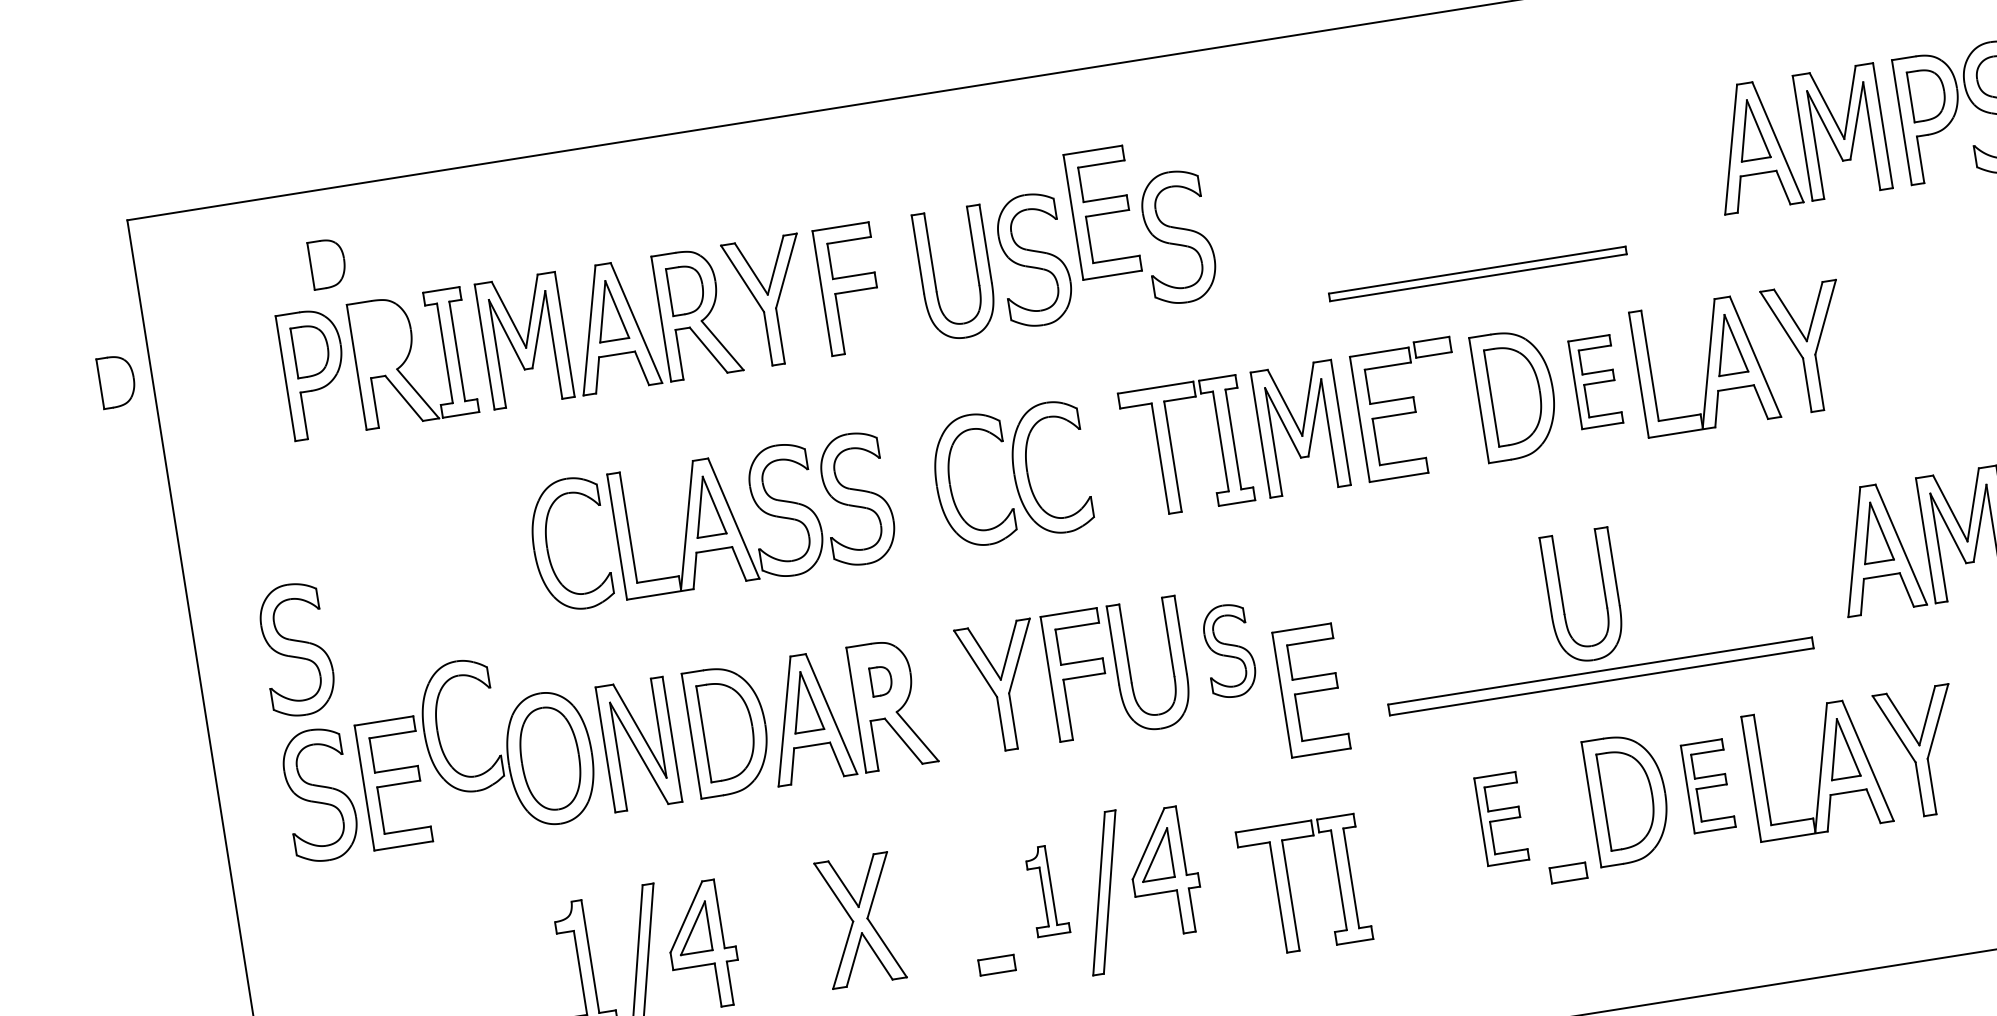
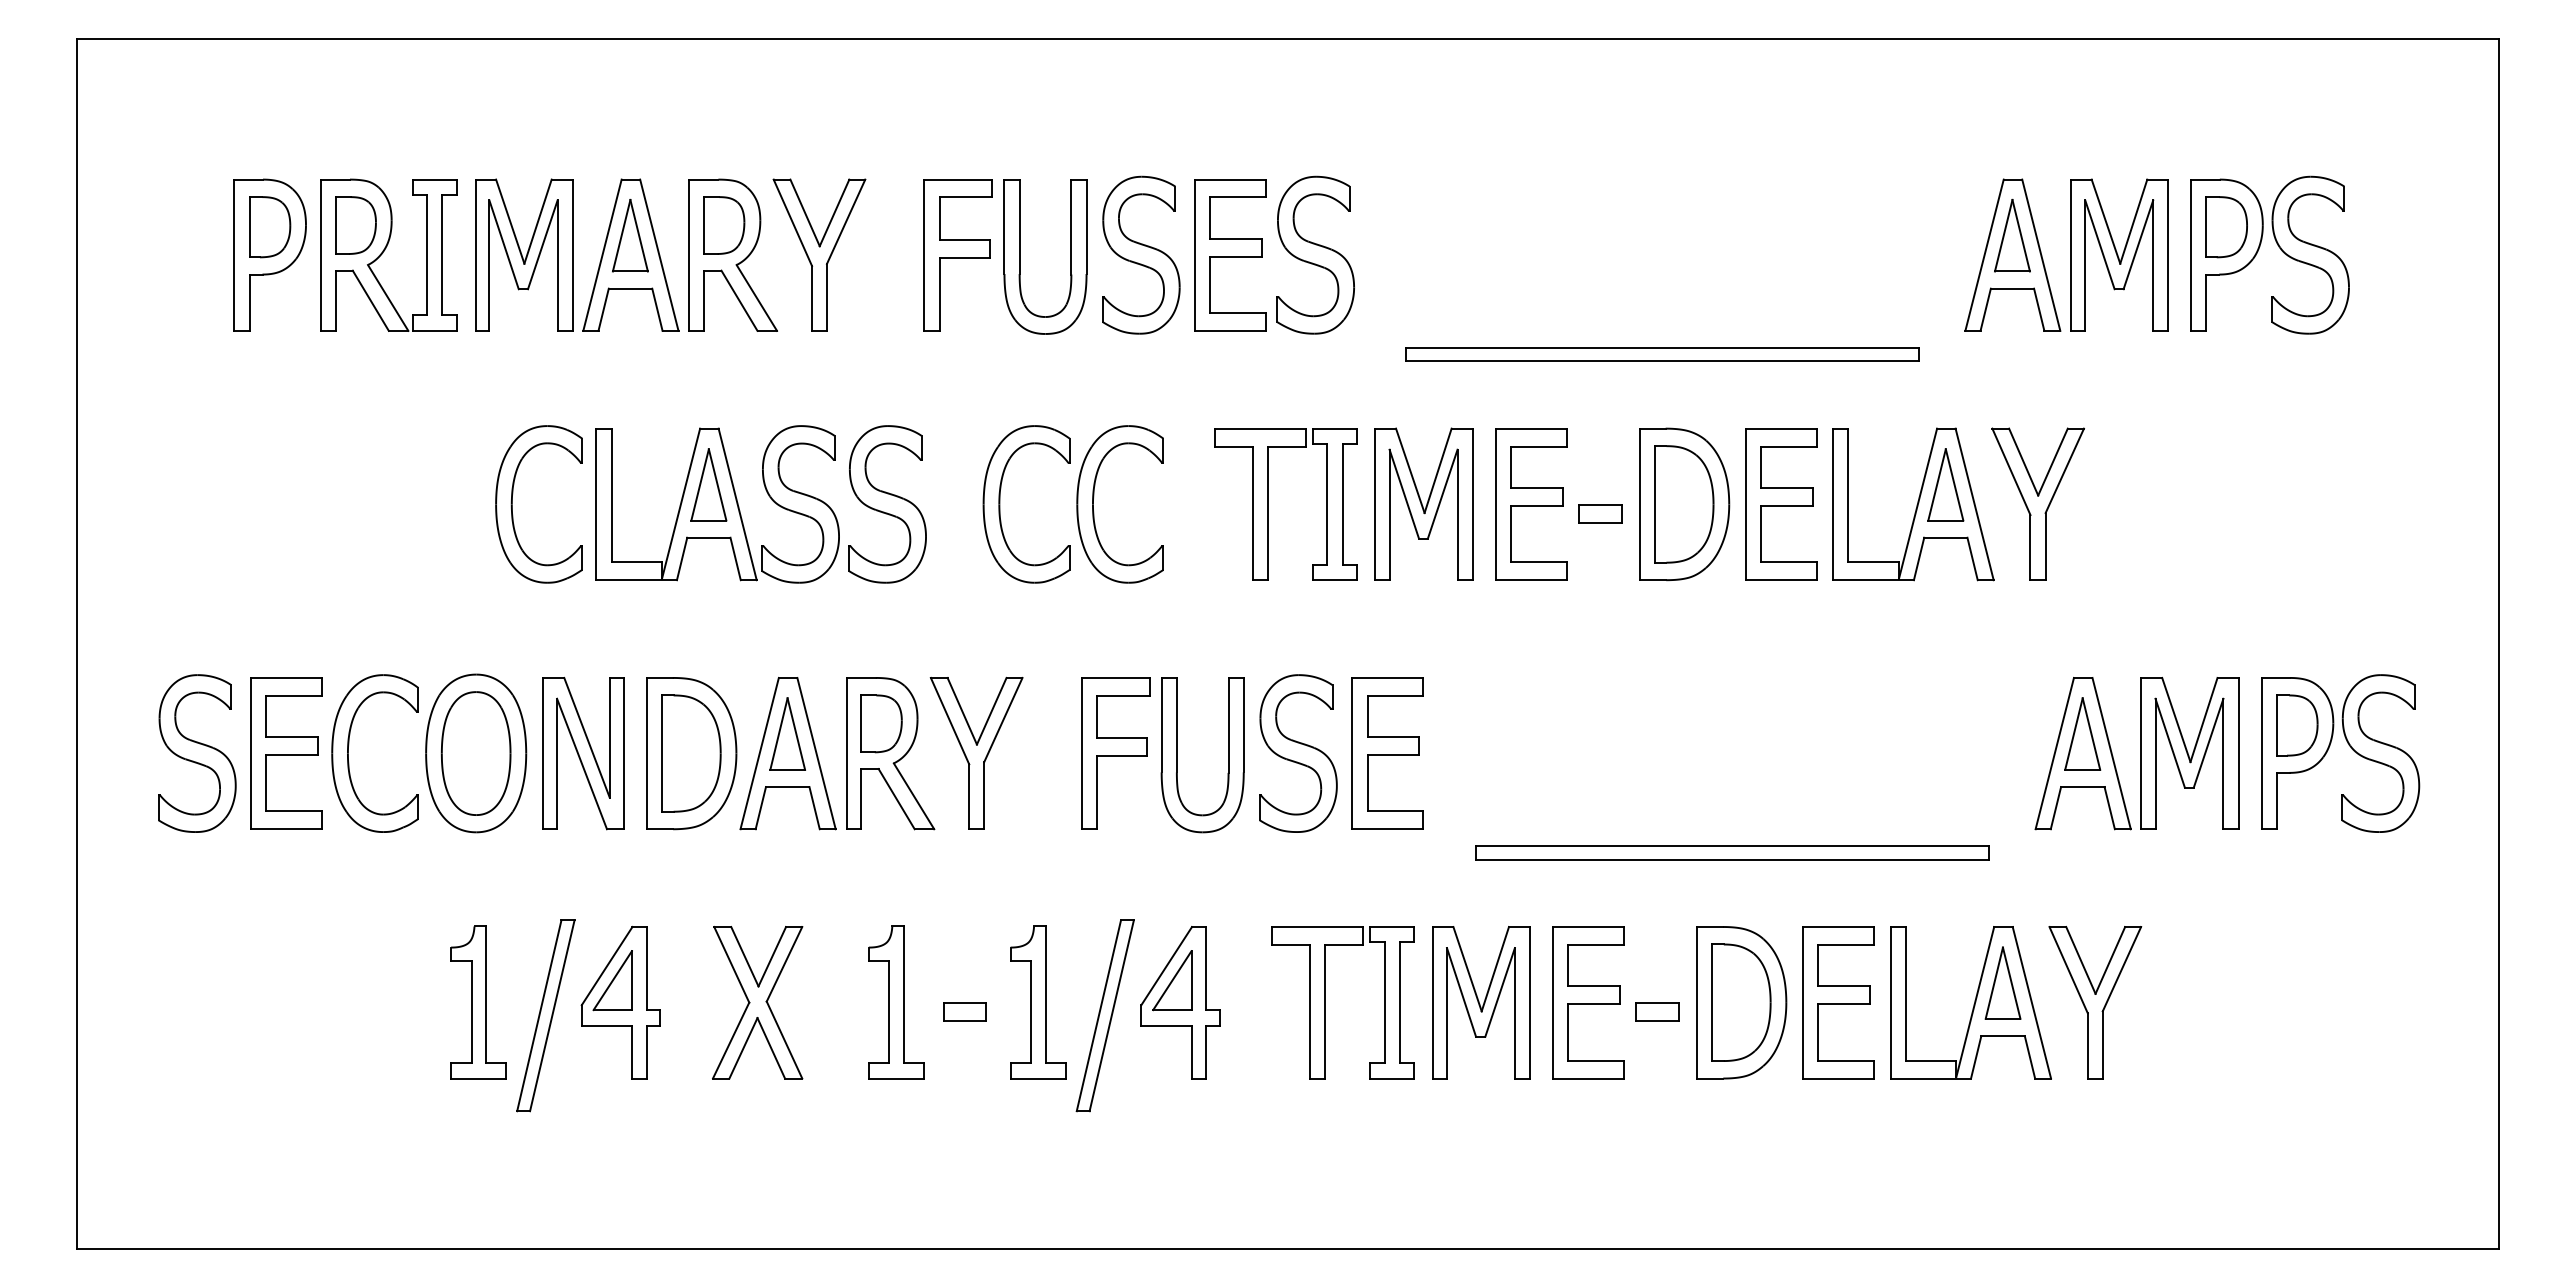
part: (1102, 213) -> (1230, 255), moved
part: (327, 263) -> (355, 225), moved
part: (1478, 273) -> (1662, 354), size x1.43
part: (849, 289) -> (957, 255), moved
part: (1432, 346) -> (1600, 513), moved
part: (117, 381) -> (35, 227), removed
part: (1596, 382) -> (1781, 504), size x1.43
part: (1562, 599) -> (1701, 755), removed
part: (297, 649) -> (197, 577), removed
part: (1229, 650) -> (1298, 753), size x1.43
part: (881, 680) -> (881, 723), size x1.67
part: (1001, 686) -> (976, 752), moved
part: (1311, 690) -> (1387, 753), moved
part: (437, 730) -> (348, 753), moved
part: (1708, 786) -> (1838, 1002), size x1.43
part: (1501, 818) -> (1588, 1002), size x1.43
part: (1413, 832) -> (1481, 1002), added
part: (1568, 872) -> (1657, 1011), moved
part: (1290, 887) -> (1325, 1002), moved
part: (1047, 890) -> (1038, 1002), size x1.43
part: (930, 909) -> (896, 1002), added
part: (859, 920) -> (757, 1002), moved
part: (996, 964) -> (964, 1011), moved

